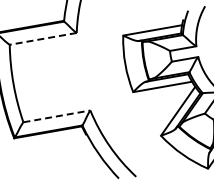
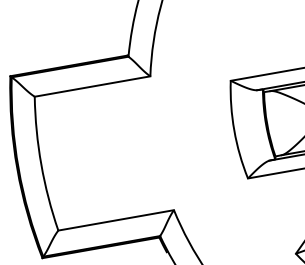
line: (43, 38) -> (93, 85), dashed -> solid
line: (56, 116) -> (115, 220), dashed -> solid

